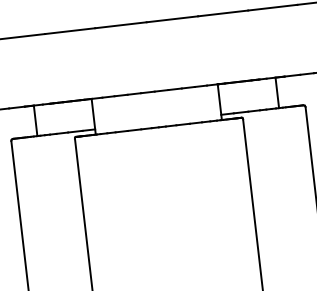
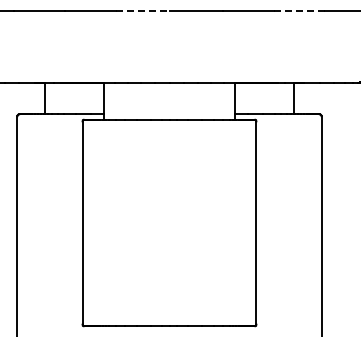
line: (273, 7) -> (300, 11), solid -> dashed
line: (120, 25) -> (142, 11), solid -> dashed

